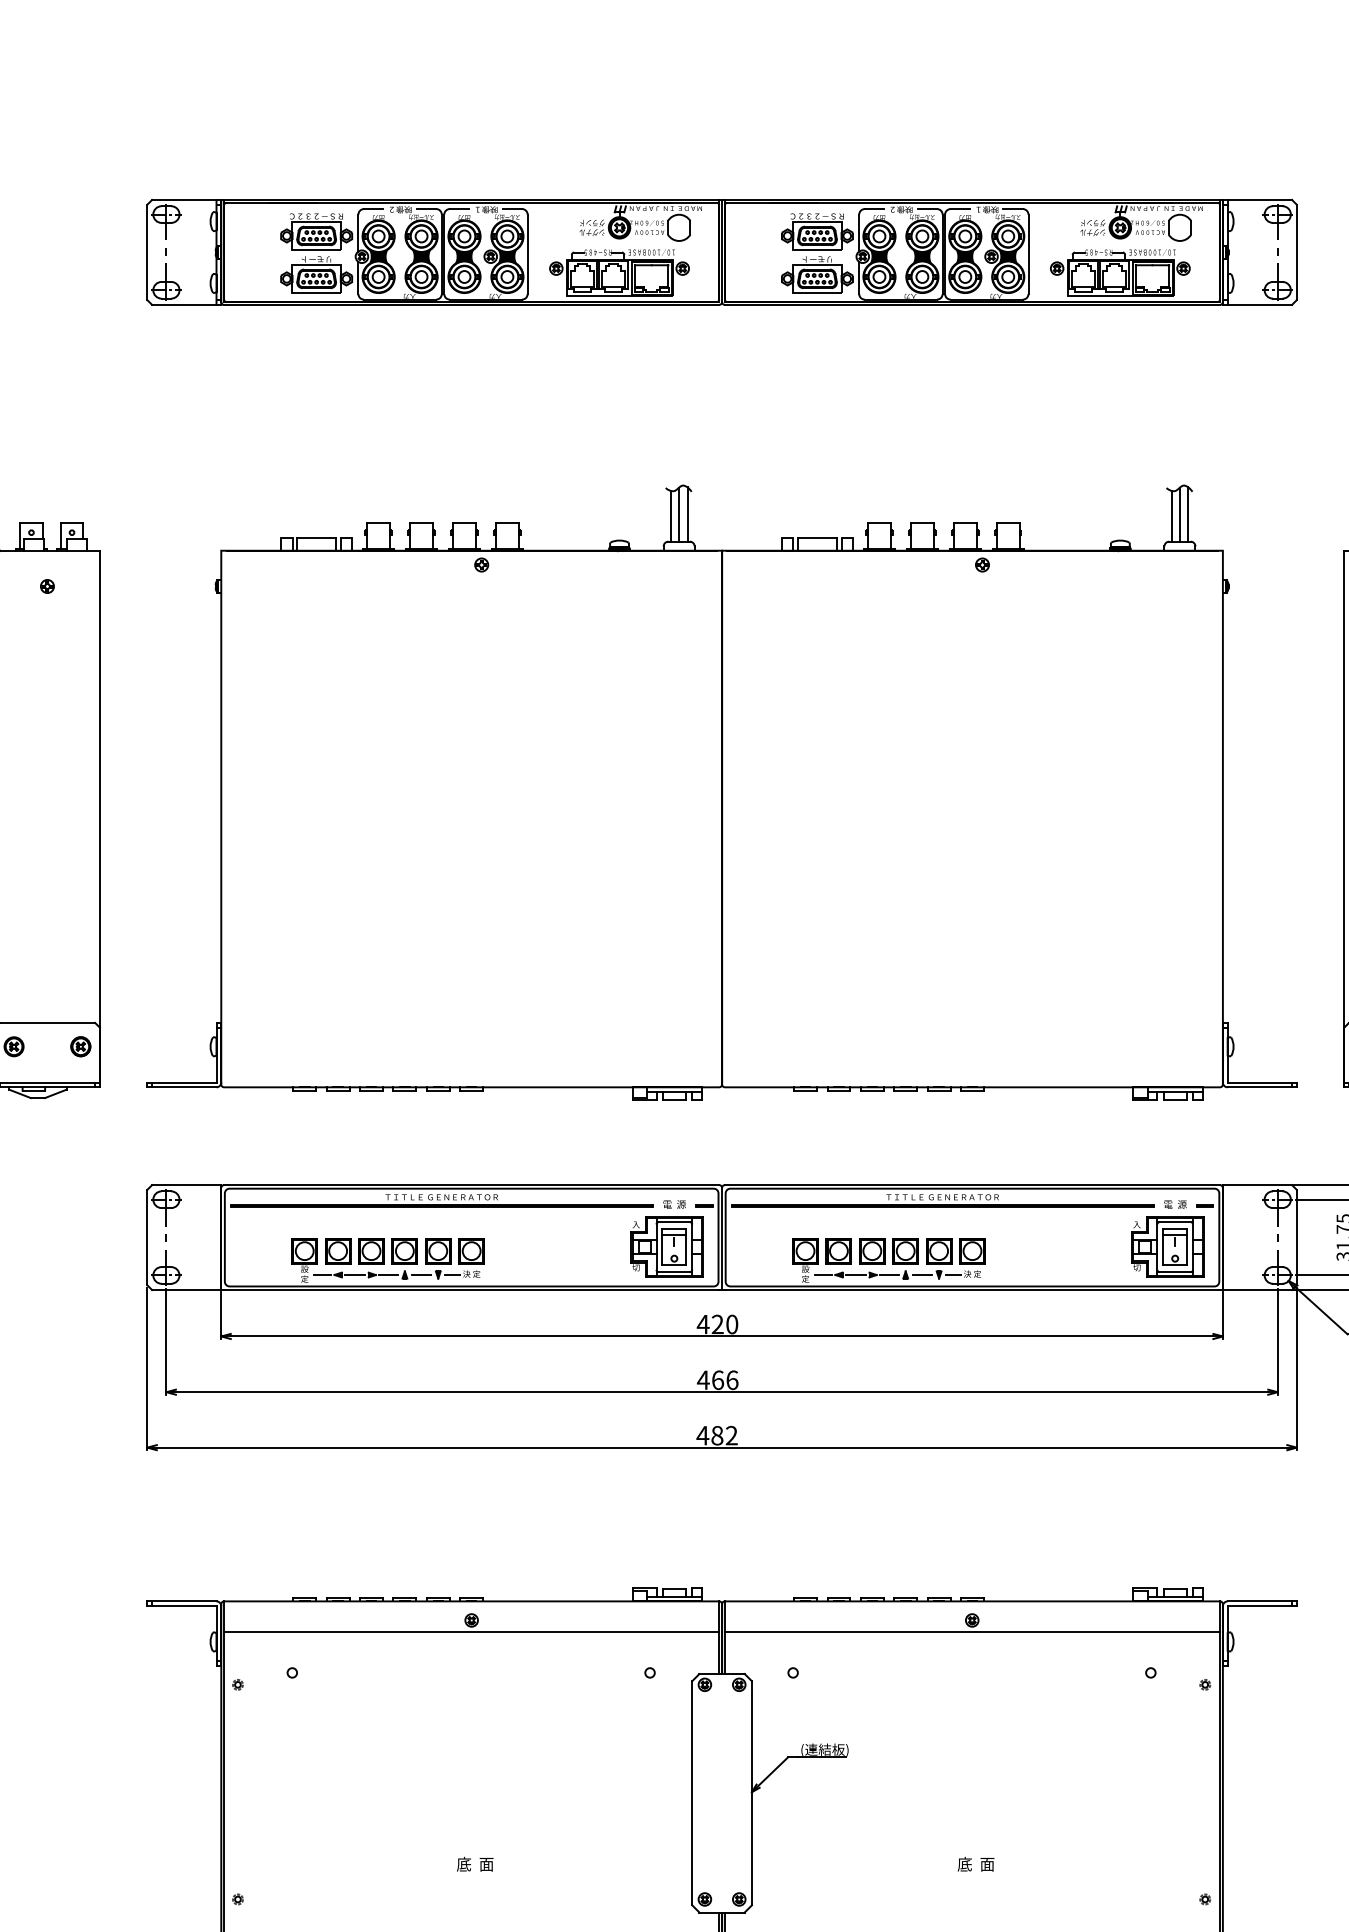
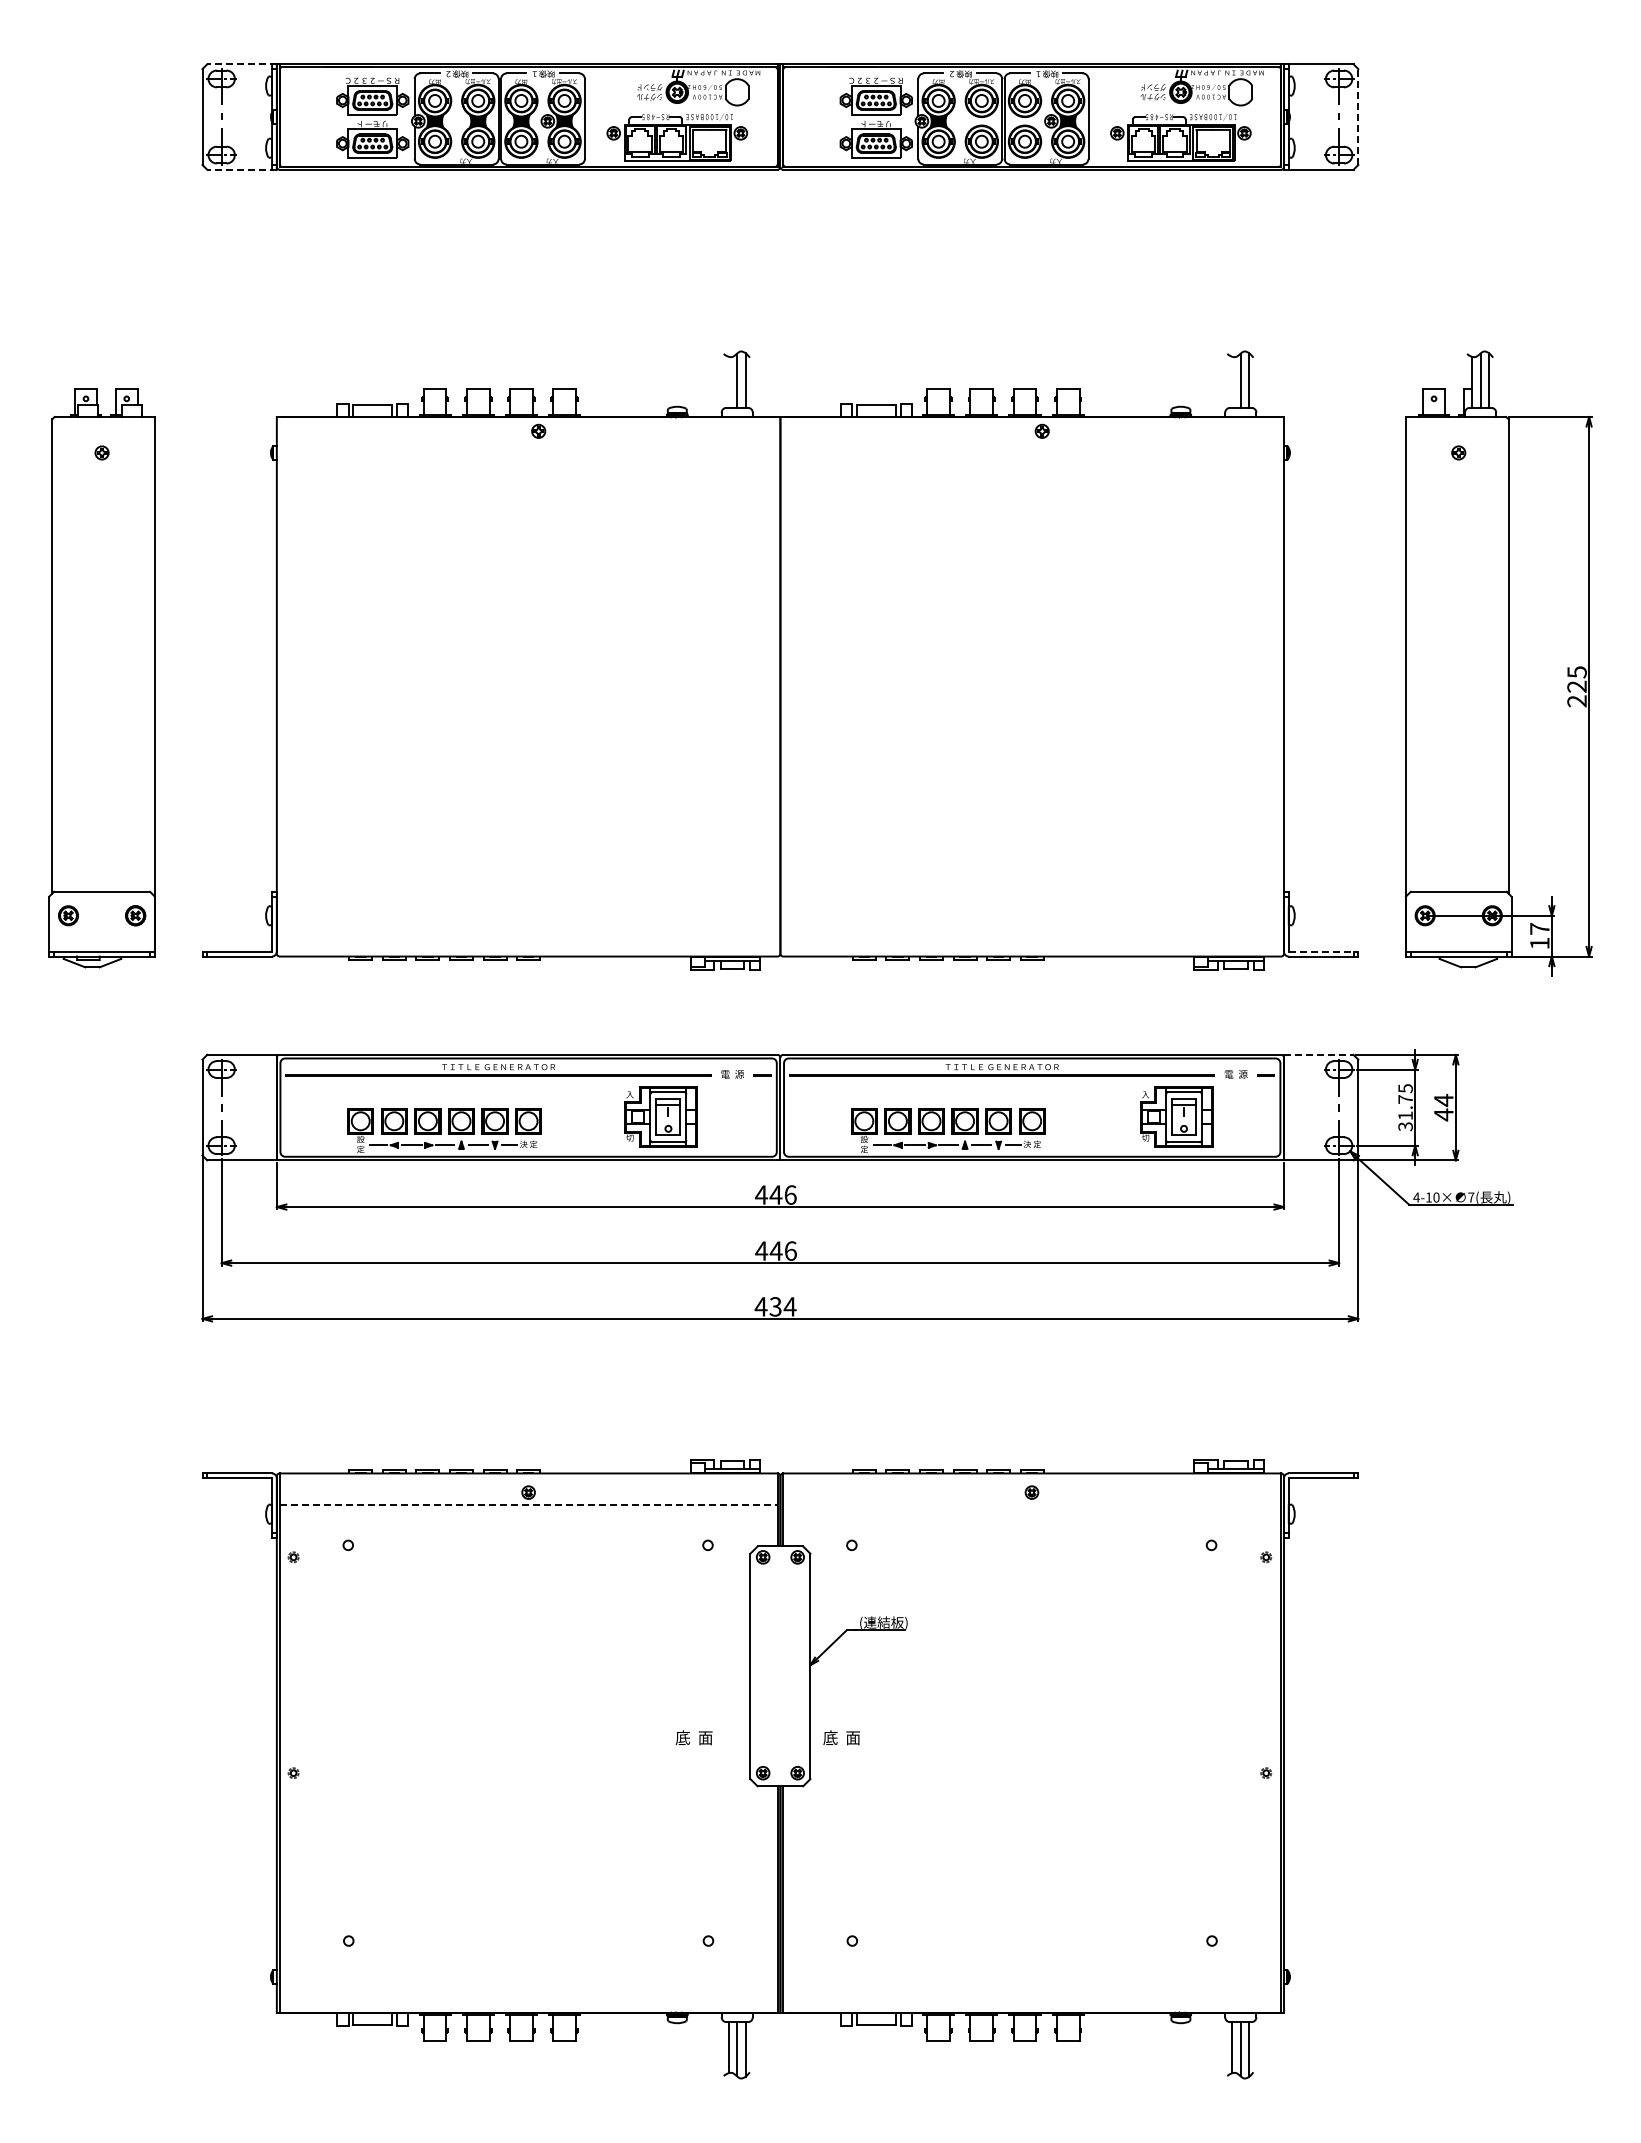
line: (187, 200) -> (242, 64), solid -> dashed
line: (1296, 252) -> (1358, 117), solid -> dashed
fill: (922, 256) -> (981, 121), removed
fill: (964, 256) -> (1024, 121), removed
line: (187, 304) -> (242, 169), solid -> dashed
line: (670, 515) -> (728, 381), removed
line: (1171, 515) -> (1232, 381), removed
line: (1262, 1082) -> (1323, 951), solid -> dashed
line: (1257, 1184) -> (1318, 1054), solid -> dashed
part: (666, 1246) -> (660, 1116), moved
part: (1167, 1246) -> (1176, 1116), moved
text: (724, 1323) -> (782, 1194), 420 -> 446
text: (717, 1379) -> (775, 1250), 466 -> 446
text: (724, 1435) -> (782, 1306), 482 -> 434
line: (471, 1632) -> (528, 1504), solid -> dashed
line: (971, 1632) -> (1031, 1504), removed
text: (474, 1863) -> (693, 1737), moved
text: (975, 1863) -> (841, 1737), moved

